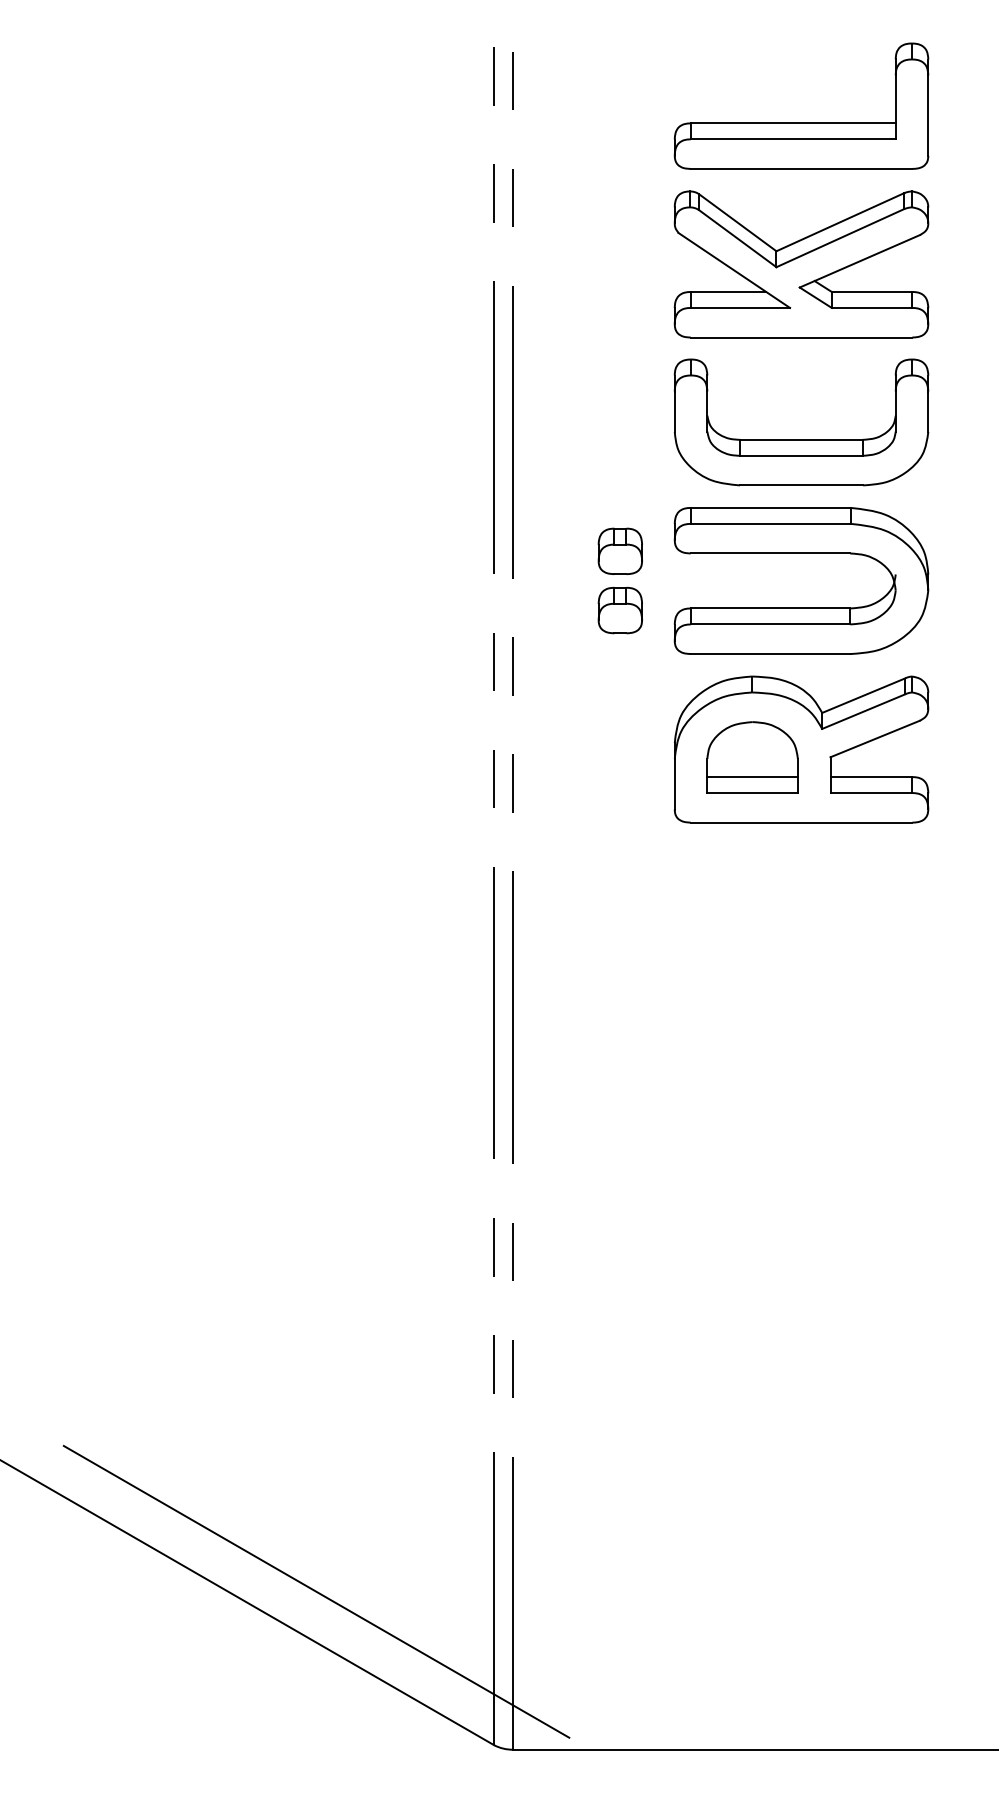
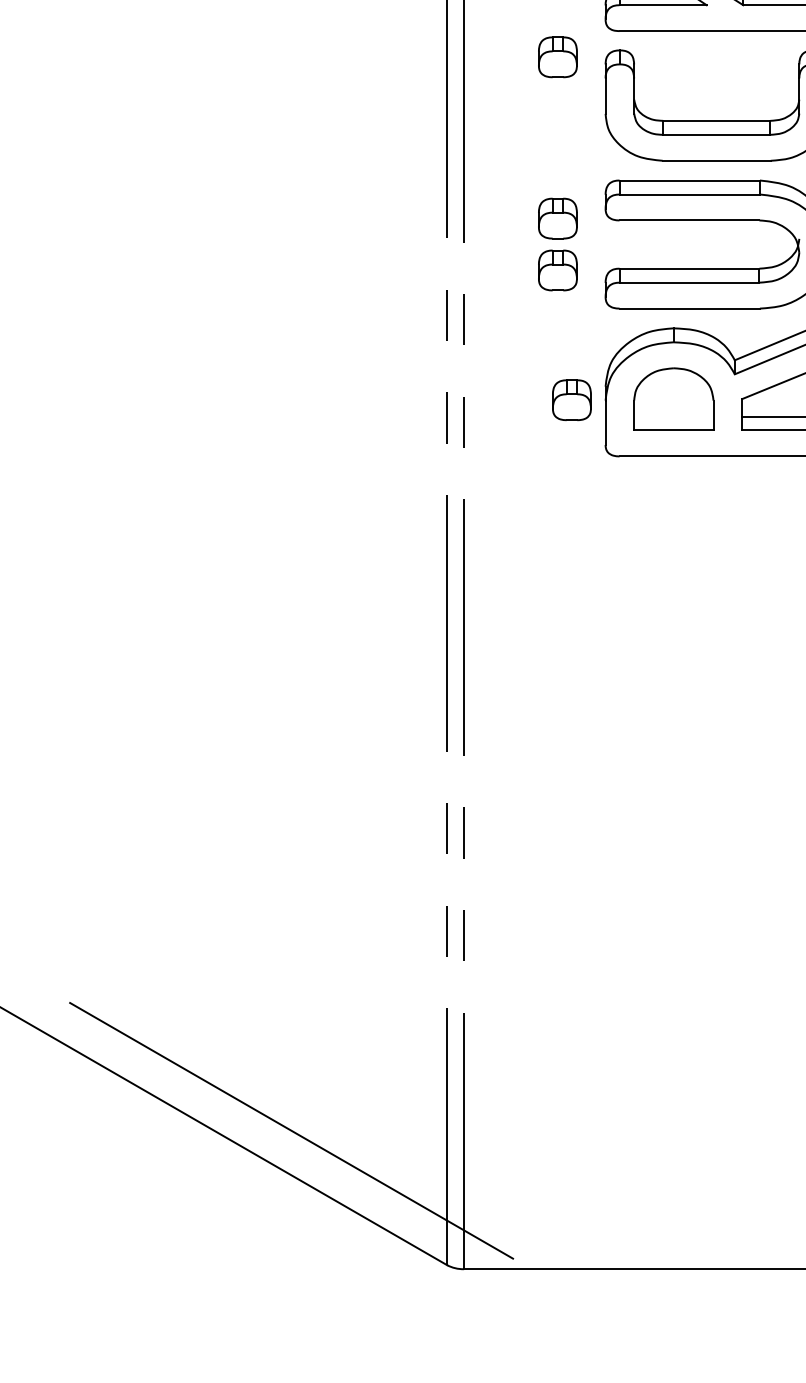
part: (619, 366) -> (557, 56), added
part: (635, 758) -> (571, 400), added
line: (752, 777) -> (673, 416), removed

